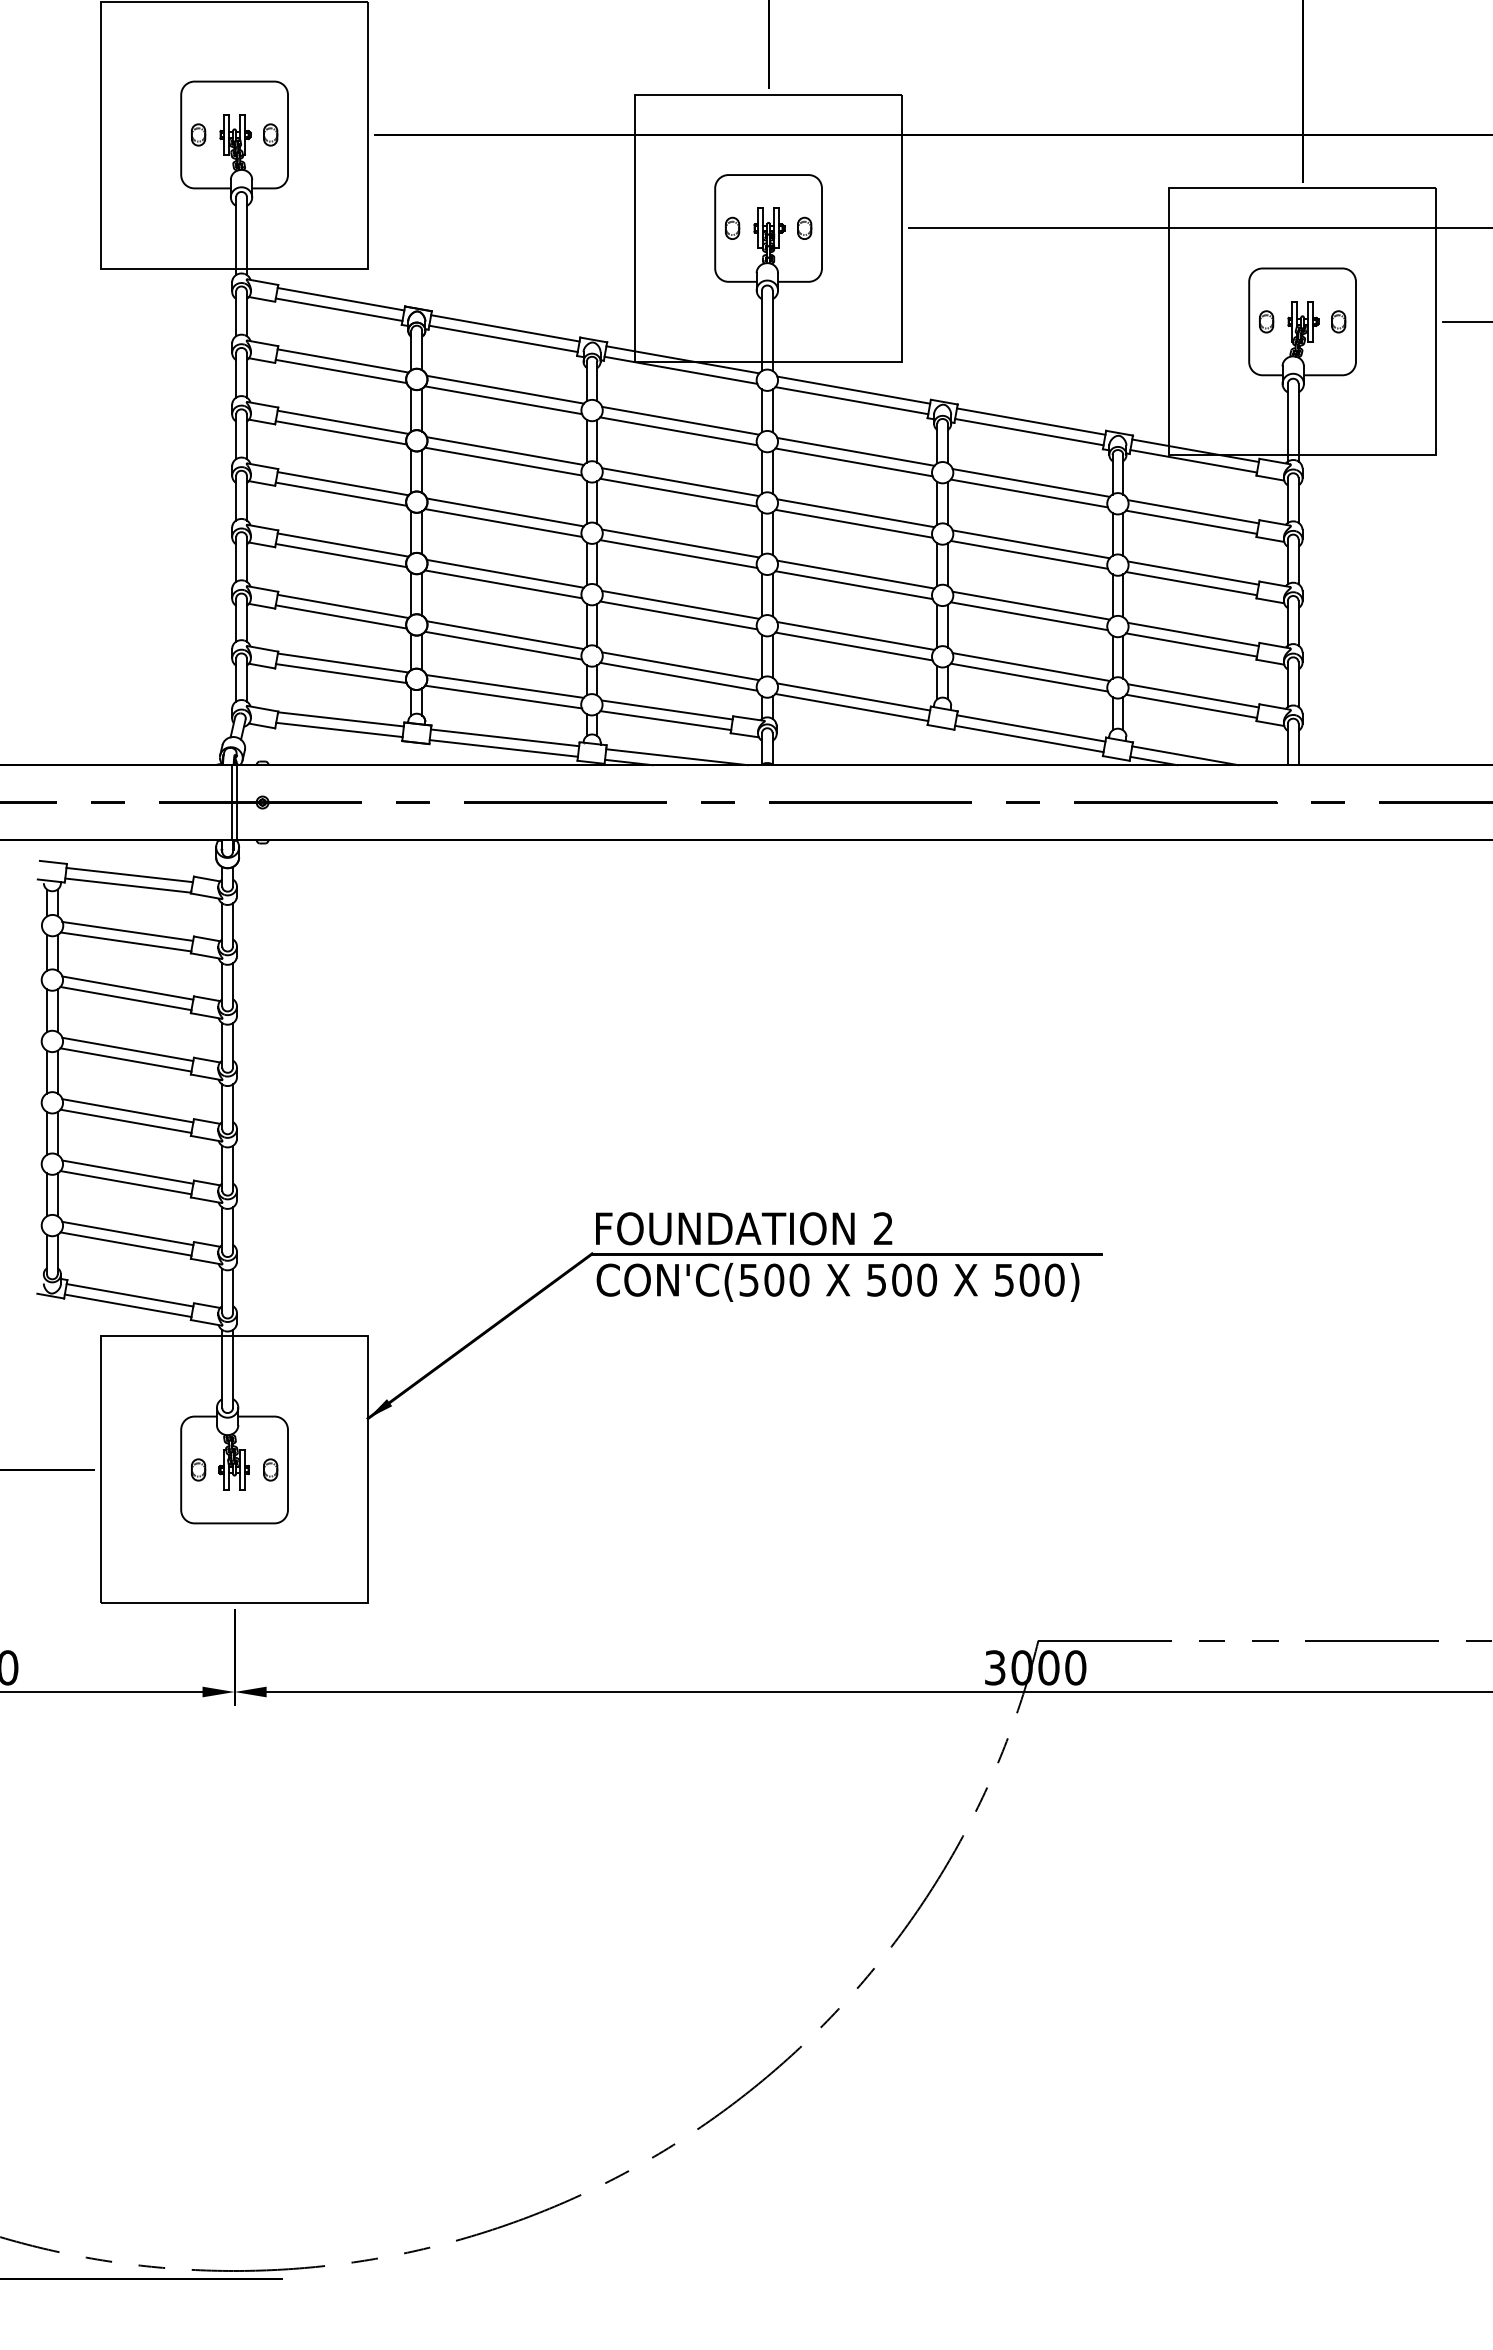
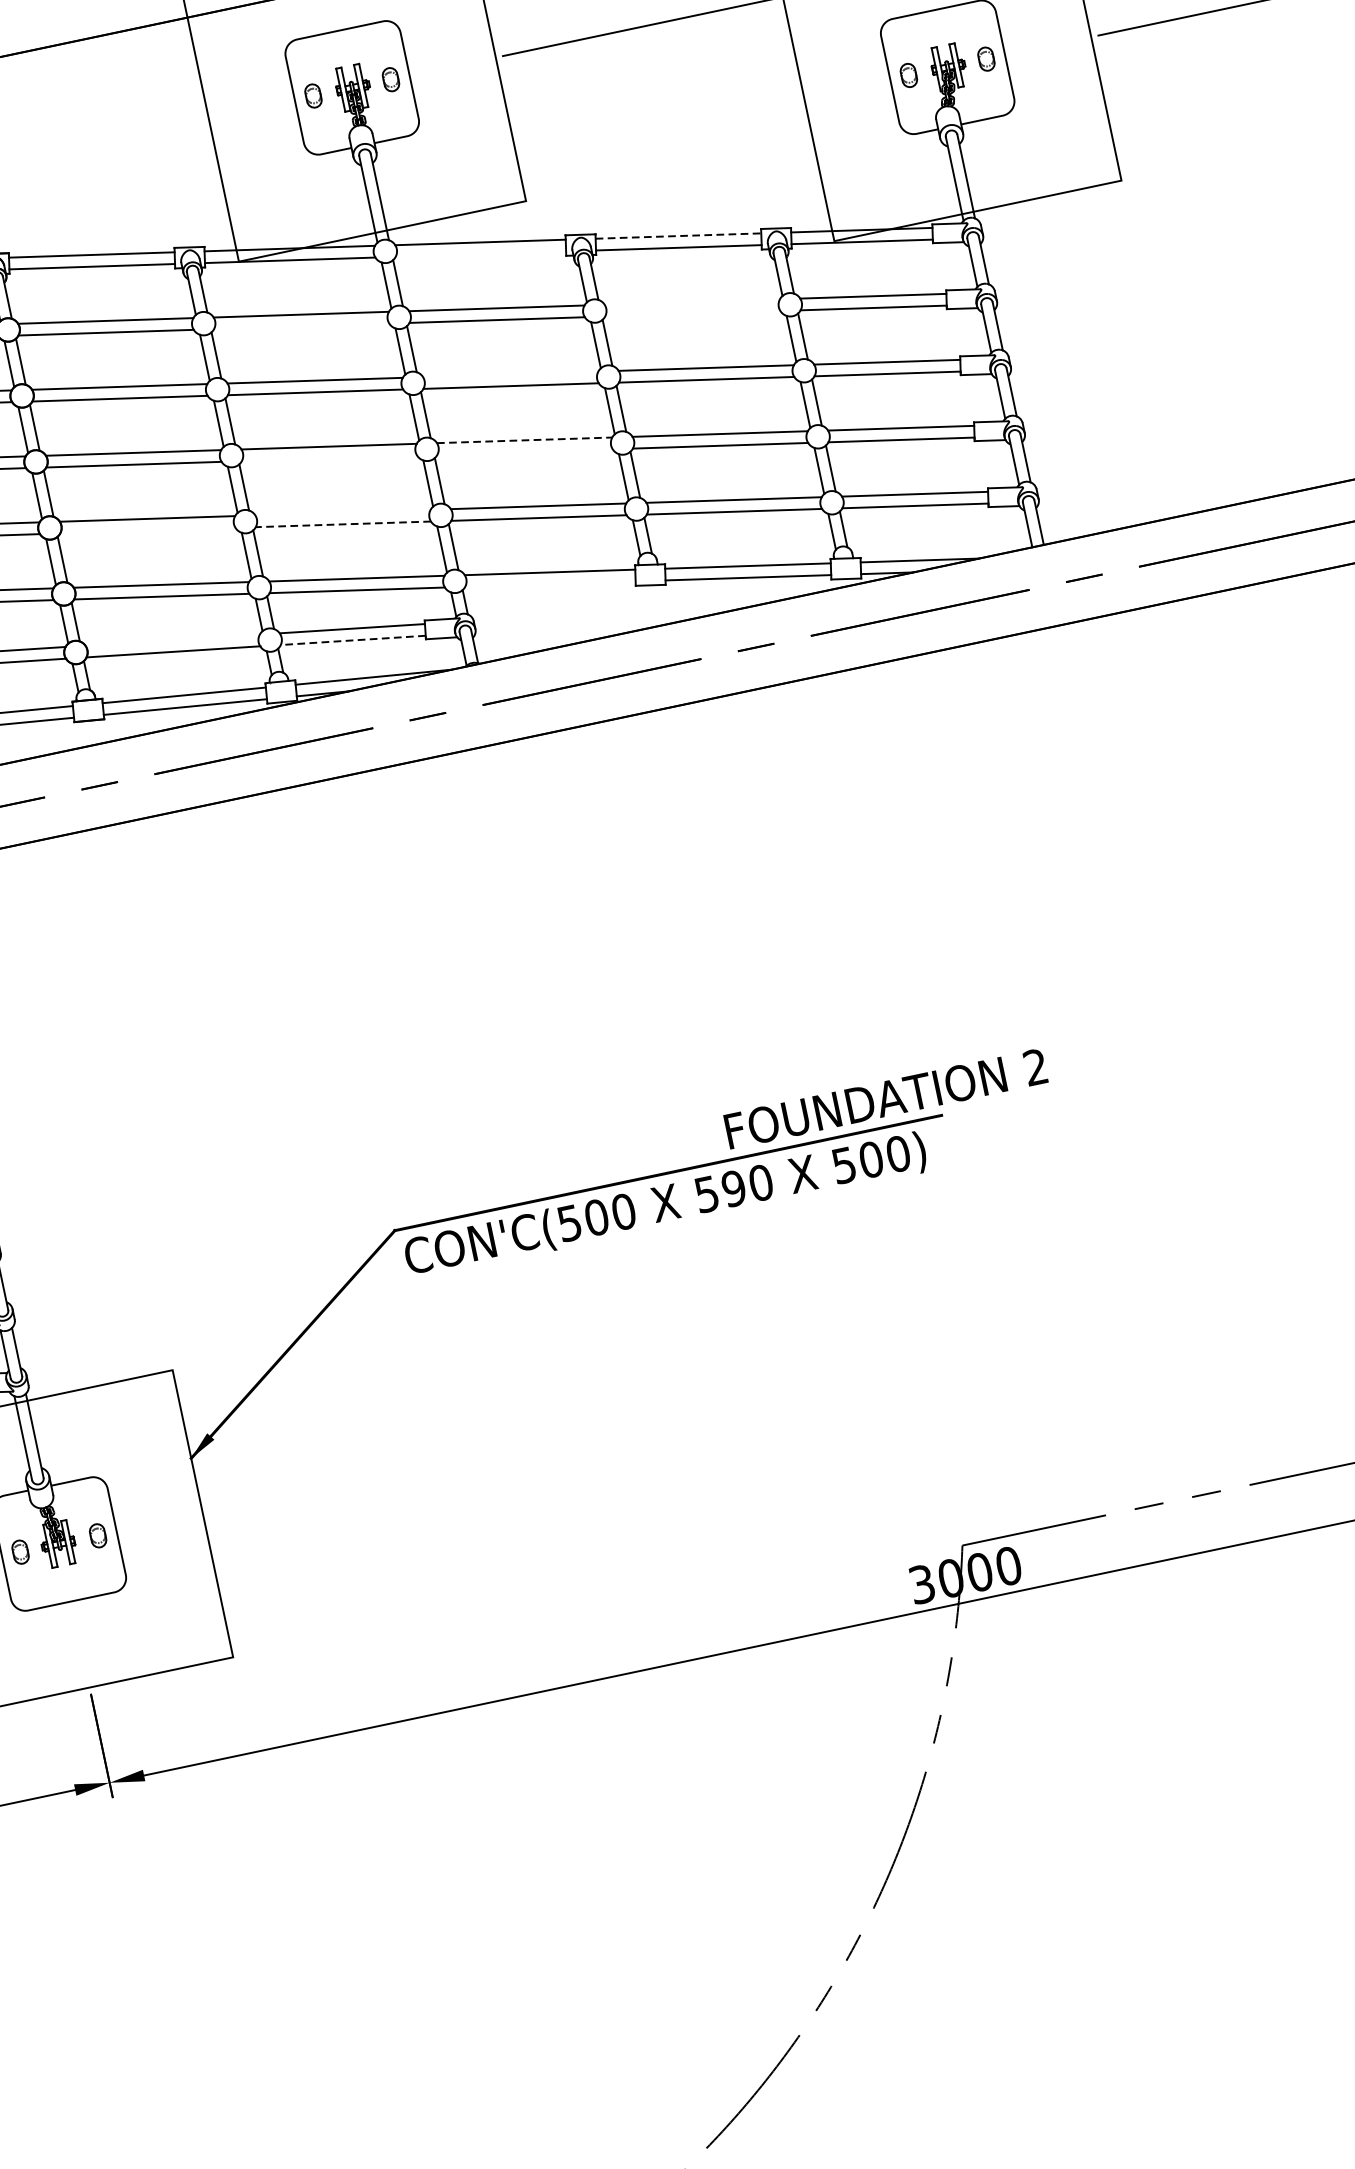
line: (851, 400) -> (480, 254), removed
line: (1031, 421) -> (678, 235), solid -> dashed
line: (678, 431) -> (301, 326), removed
line: (1030, 482) -> (691, 301), removed
line: (1028, 493) -> (691, 313), removed
line: (855, 513) -> (510, 374), removed
line: (678, 554) -> (329, 458), removed
line: (855, 574) -> (524, 440), solid -> dashed
line: (503, 584) -> (147, 530), removed
line: (853, 585) -> (524, 452), removed
line: (680, 604) -> (342, 512), removed
line: (678, 615) -> (343, 524), solid -> dashed
line: (504, 686) -> (172, 640), removed
line: (851, 707) -> (549, 584), removed
line: (665, 720) -> (352, 640), solid -> dashed
text: (744, 1228) -> (886, 1098), moved
text: (901, 1279) -> (733, 1188), 500 -> 590

